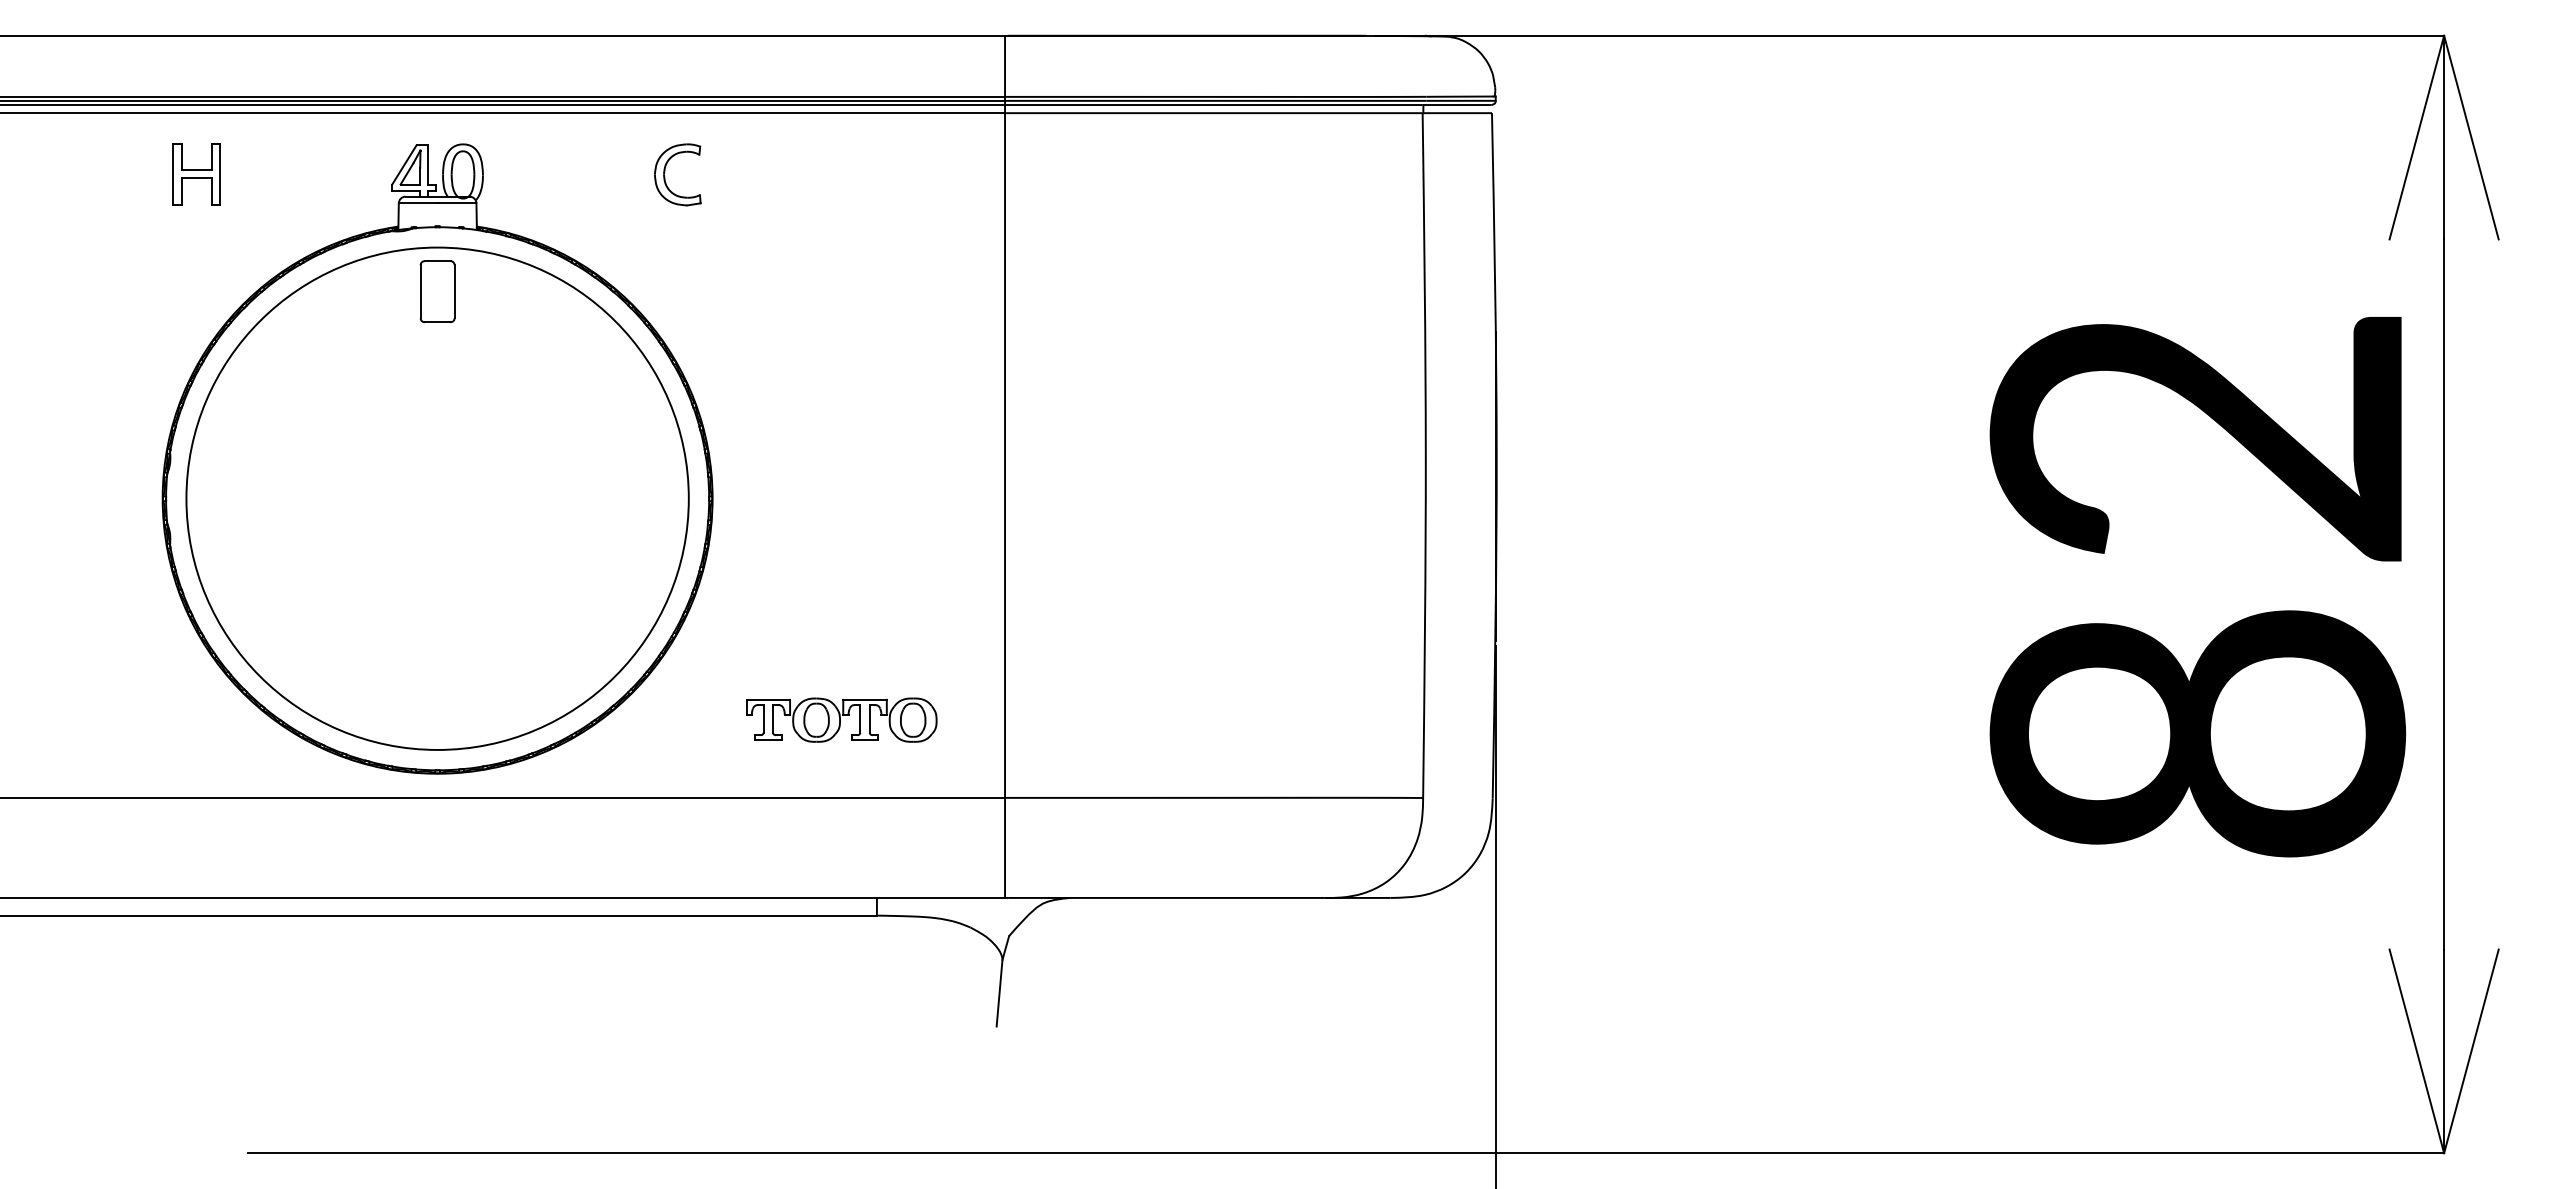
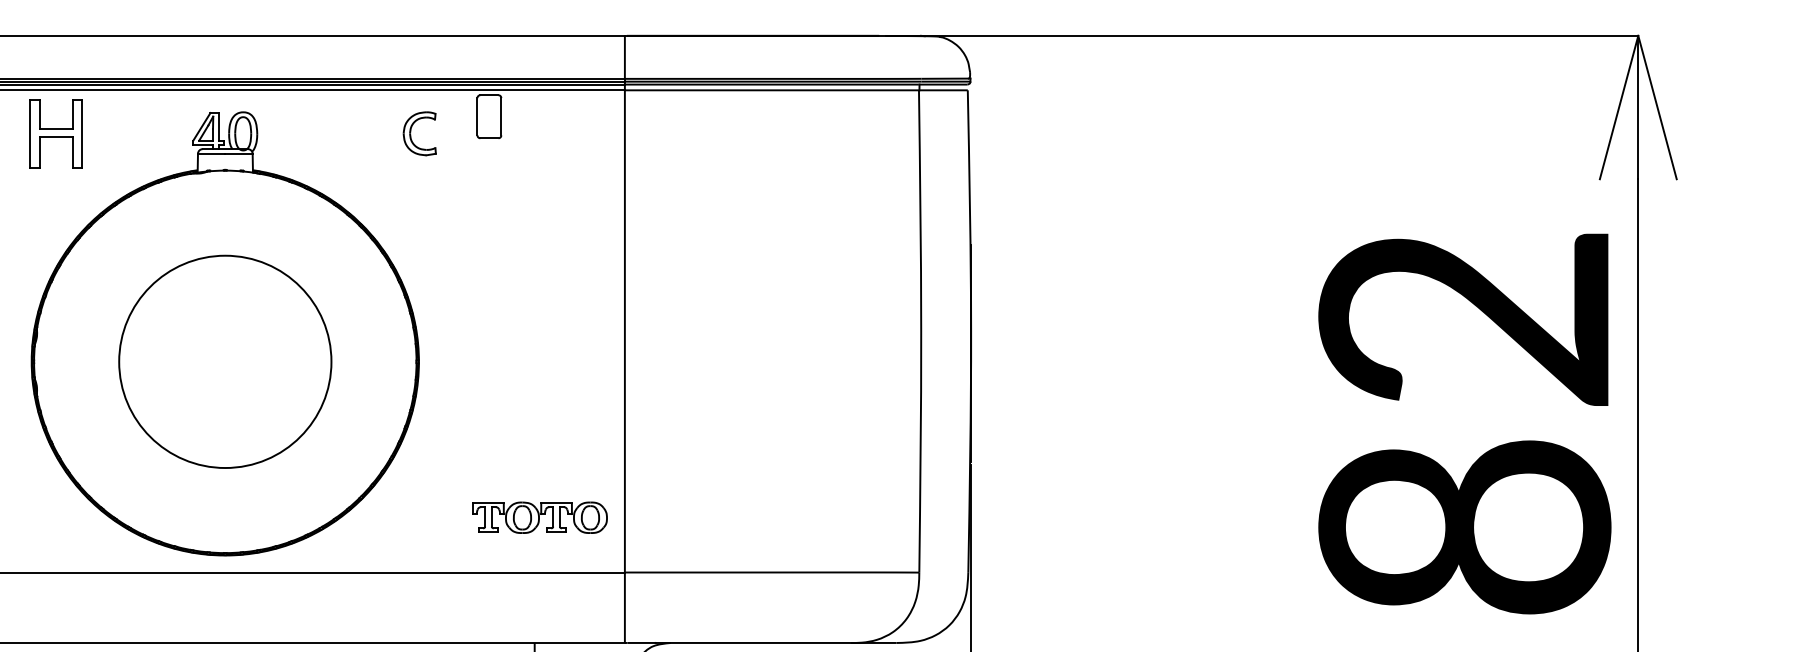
part: (665, 172) -> (411, 132), moved
part: (196, 174) -> (55, 133), size x1.6
part: (437, 291) -> (489, 116), moved
circle: (437, 498) -> (225, 361), size x0.6
part: (841, 719) -> (540, 517), moved

